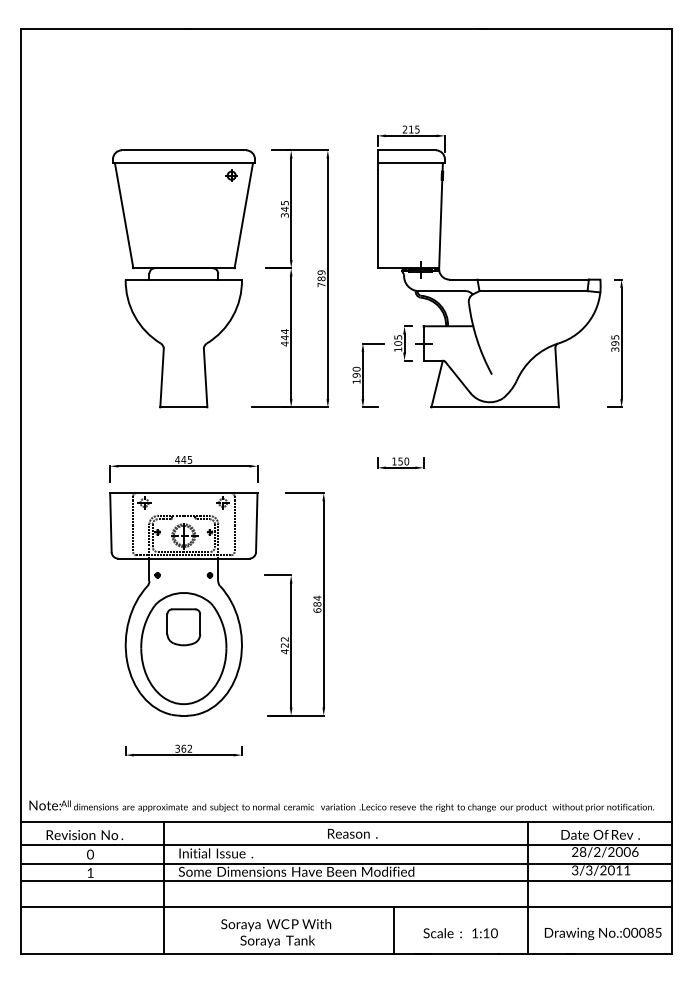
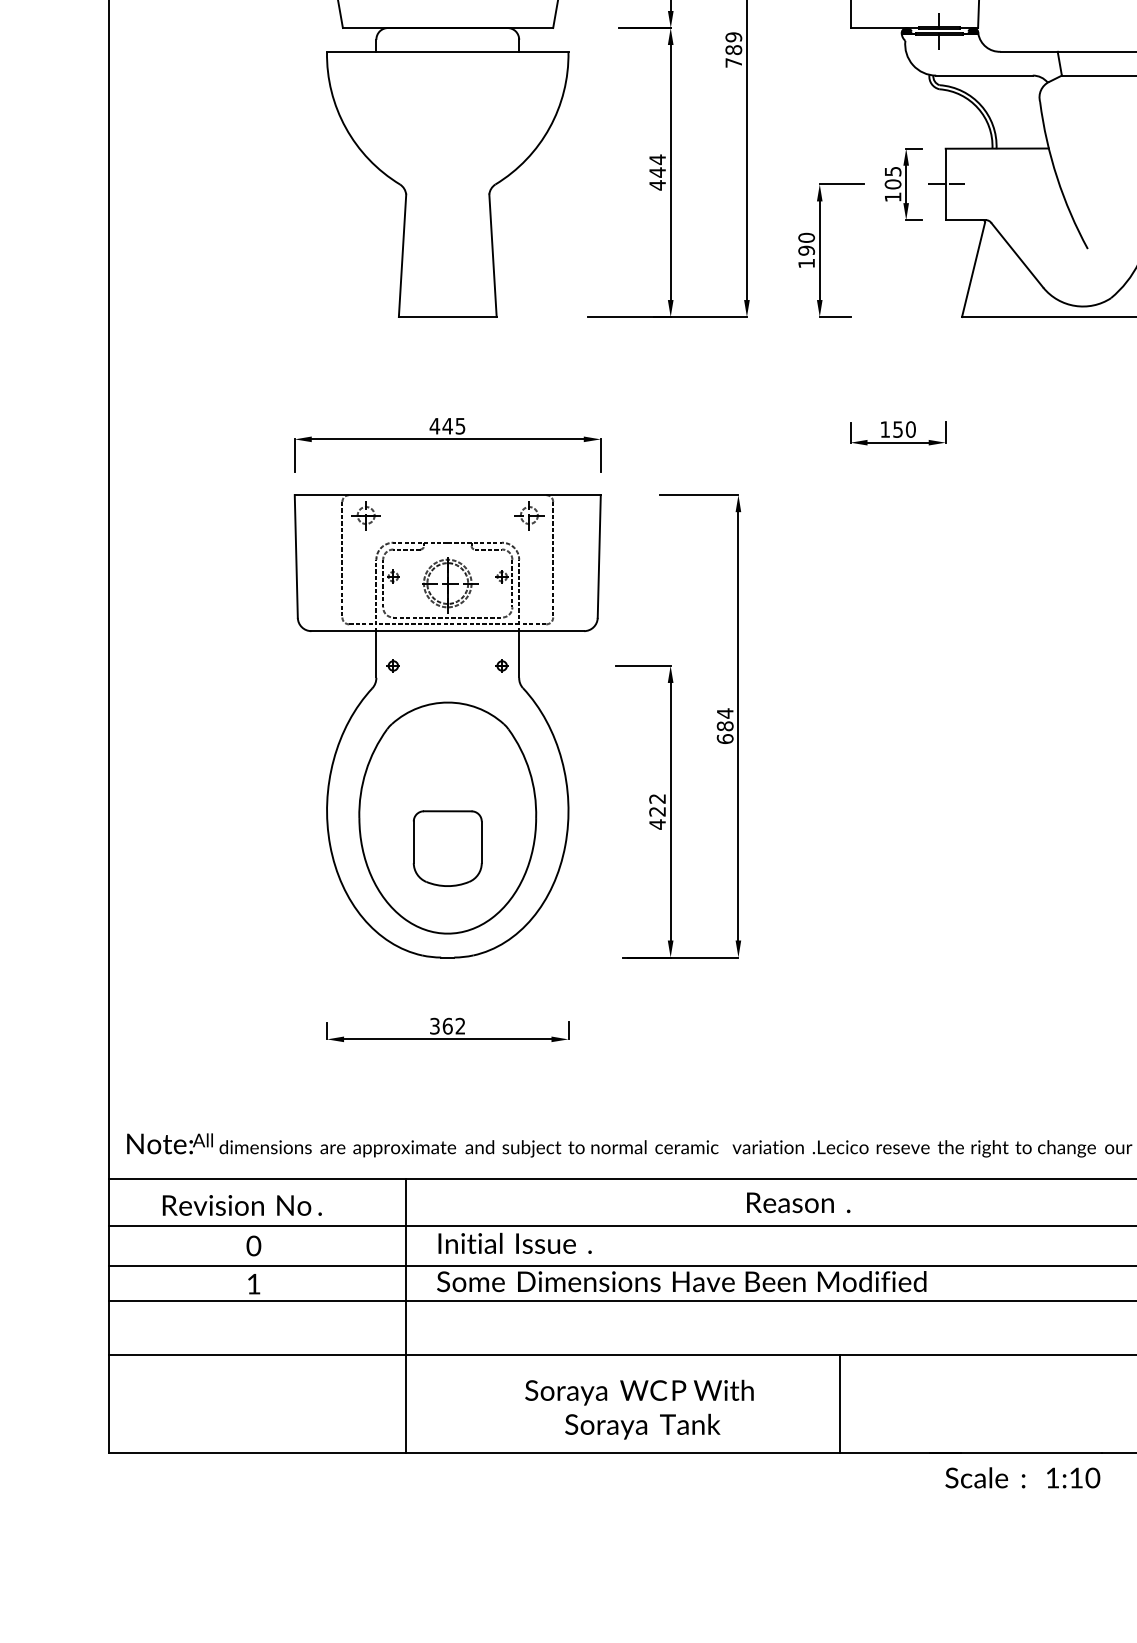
part: (183, 627) -> (447, 849), moved
line: (393, 930) -> (839, 1403), moved
text: (460, 933) -> (1022, 1478), moved

